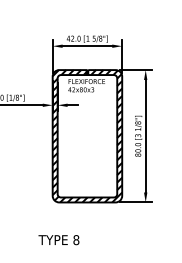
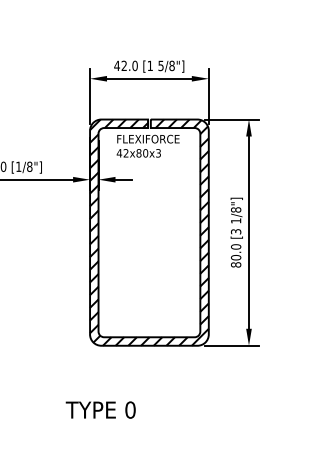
text: (76, 239) -> (130, 409), 8 -> 0

